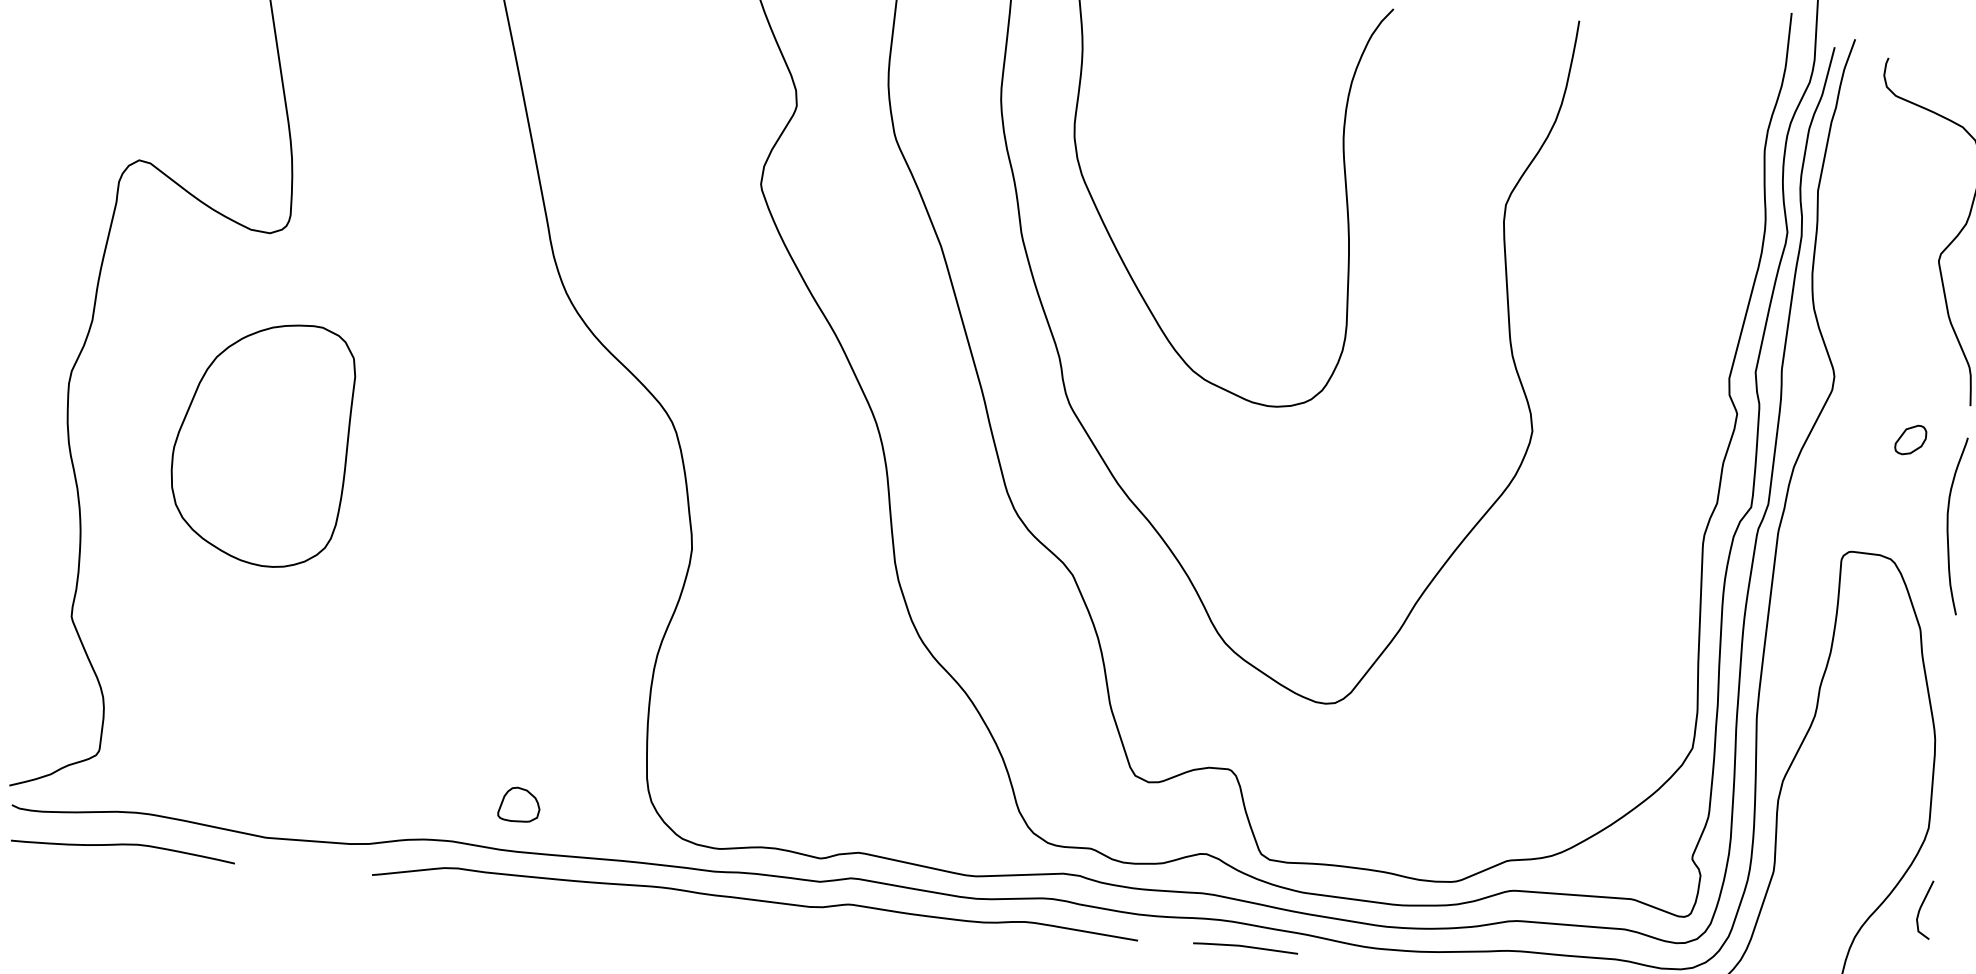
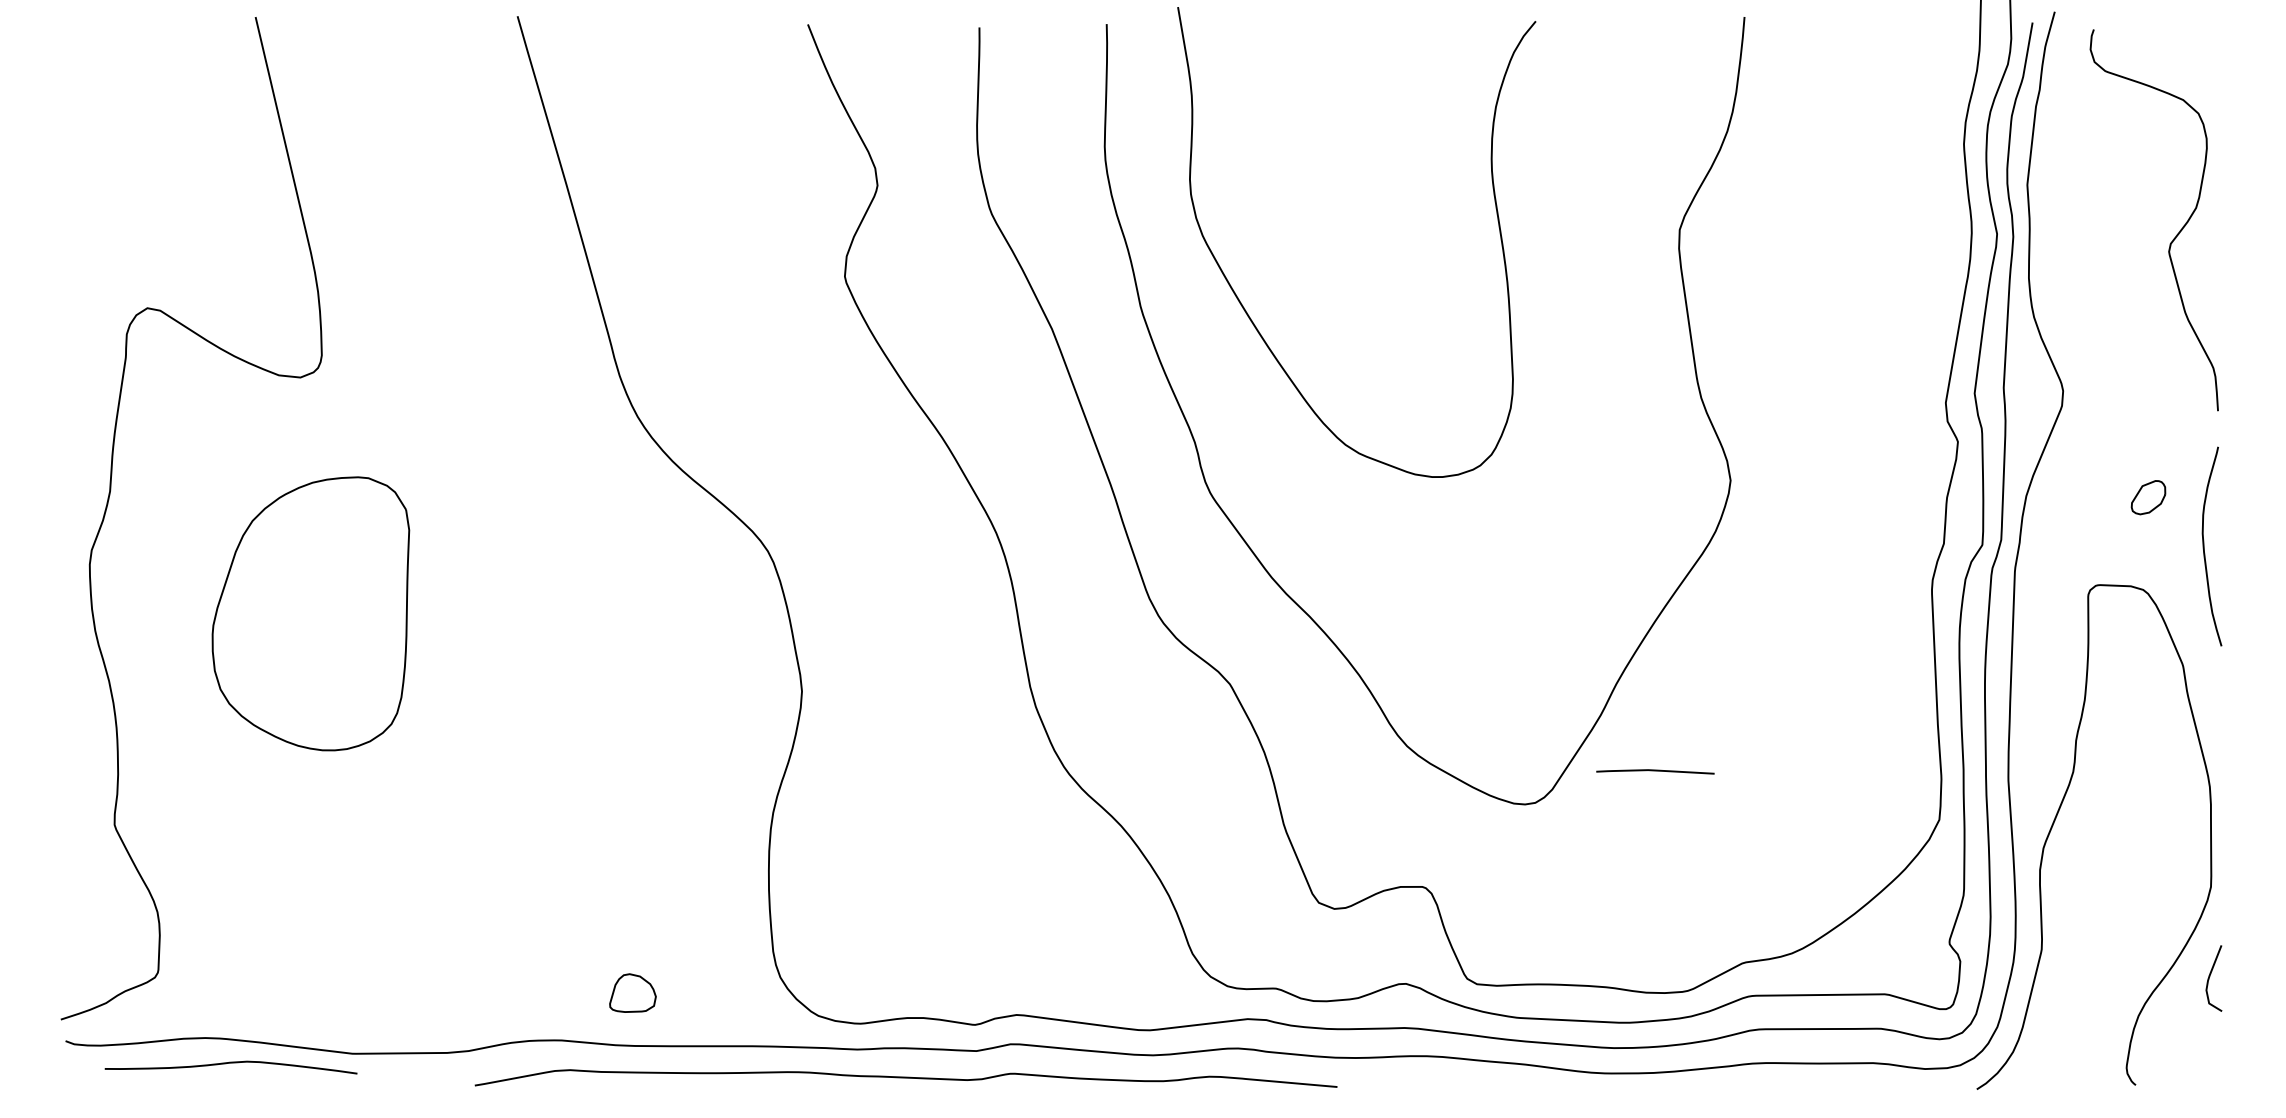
part: (1910, 439) -> (2148, 497), moved
curve: (122, 845) -> (230, 1063), moved
curve: (1245, 947) -> (1655, 771), moved

